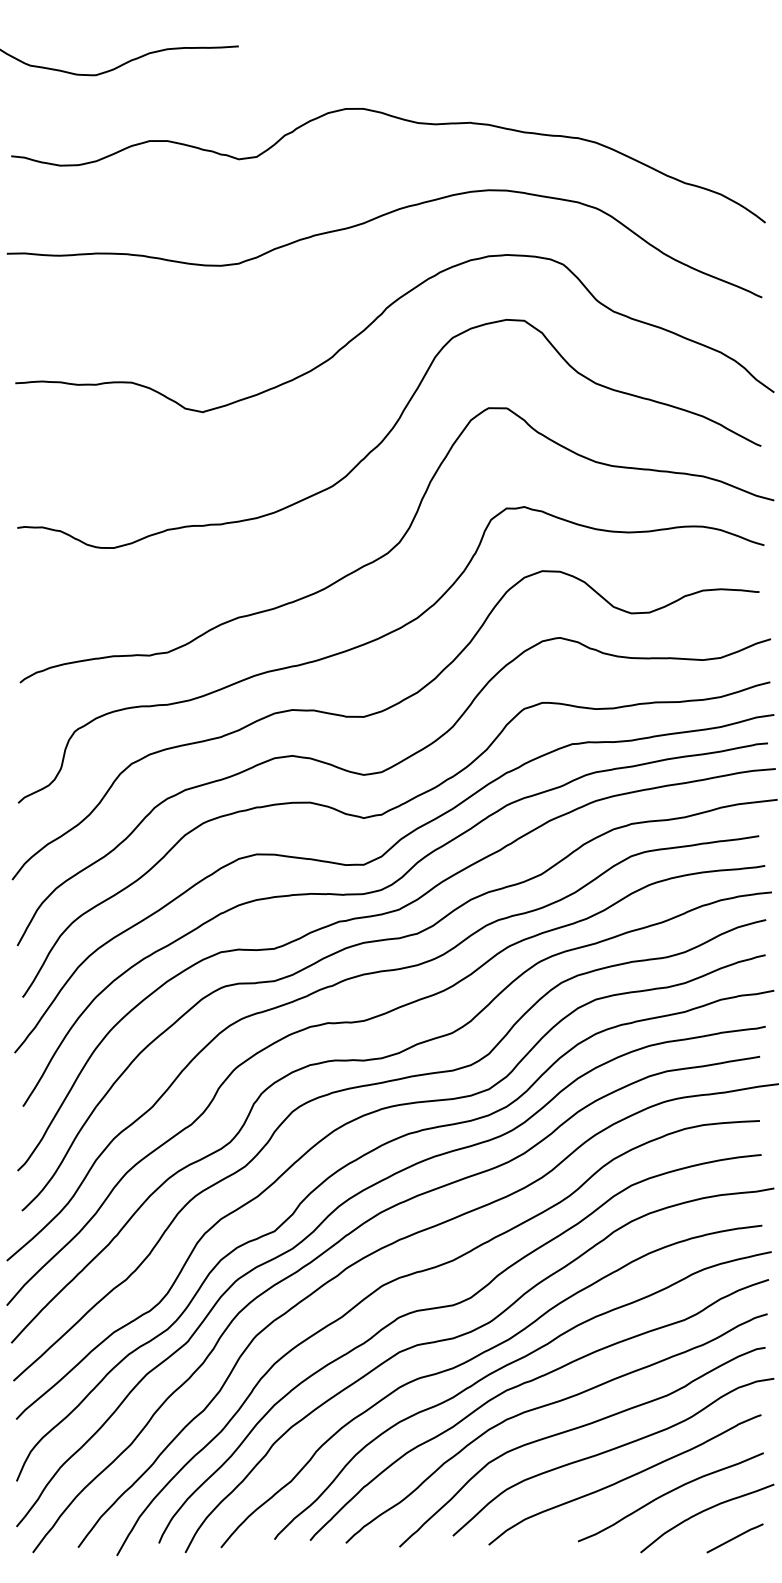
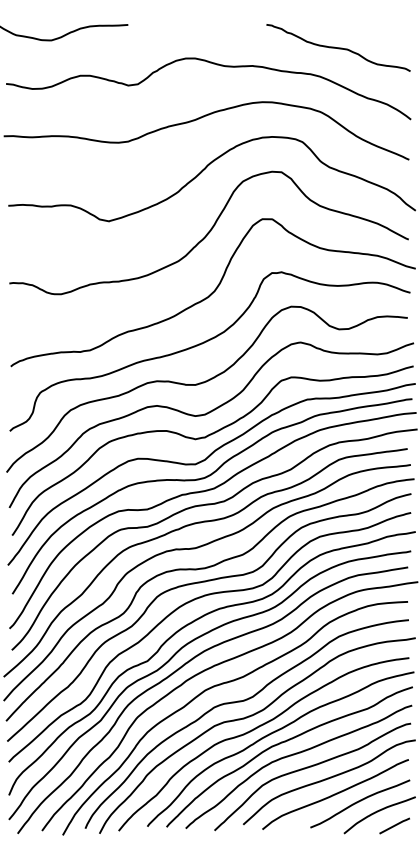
curve: (630, 88) -> (338, 47), added

